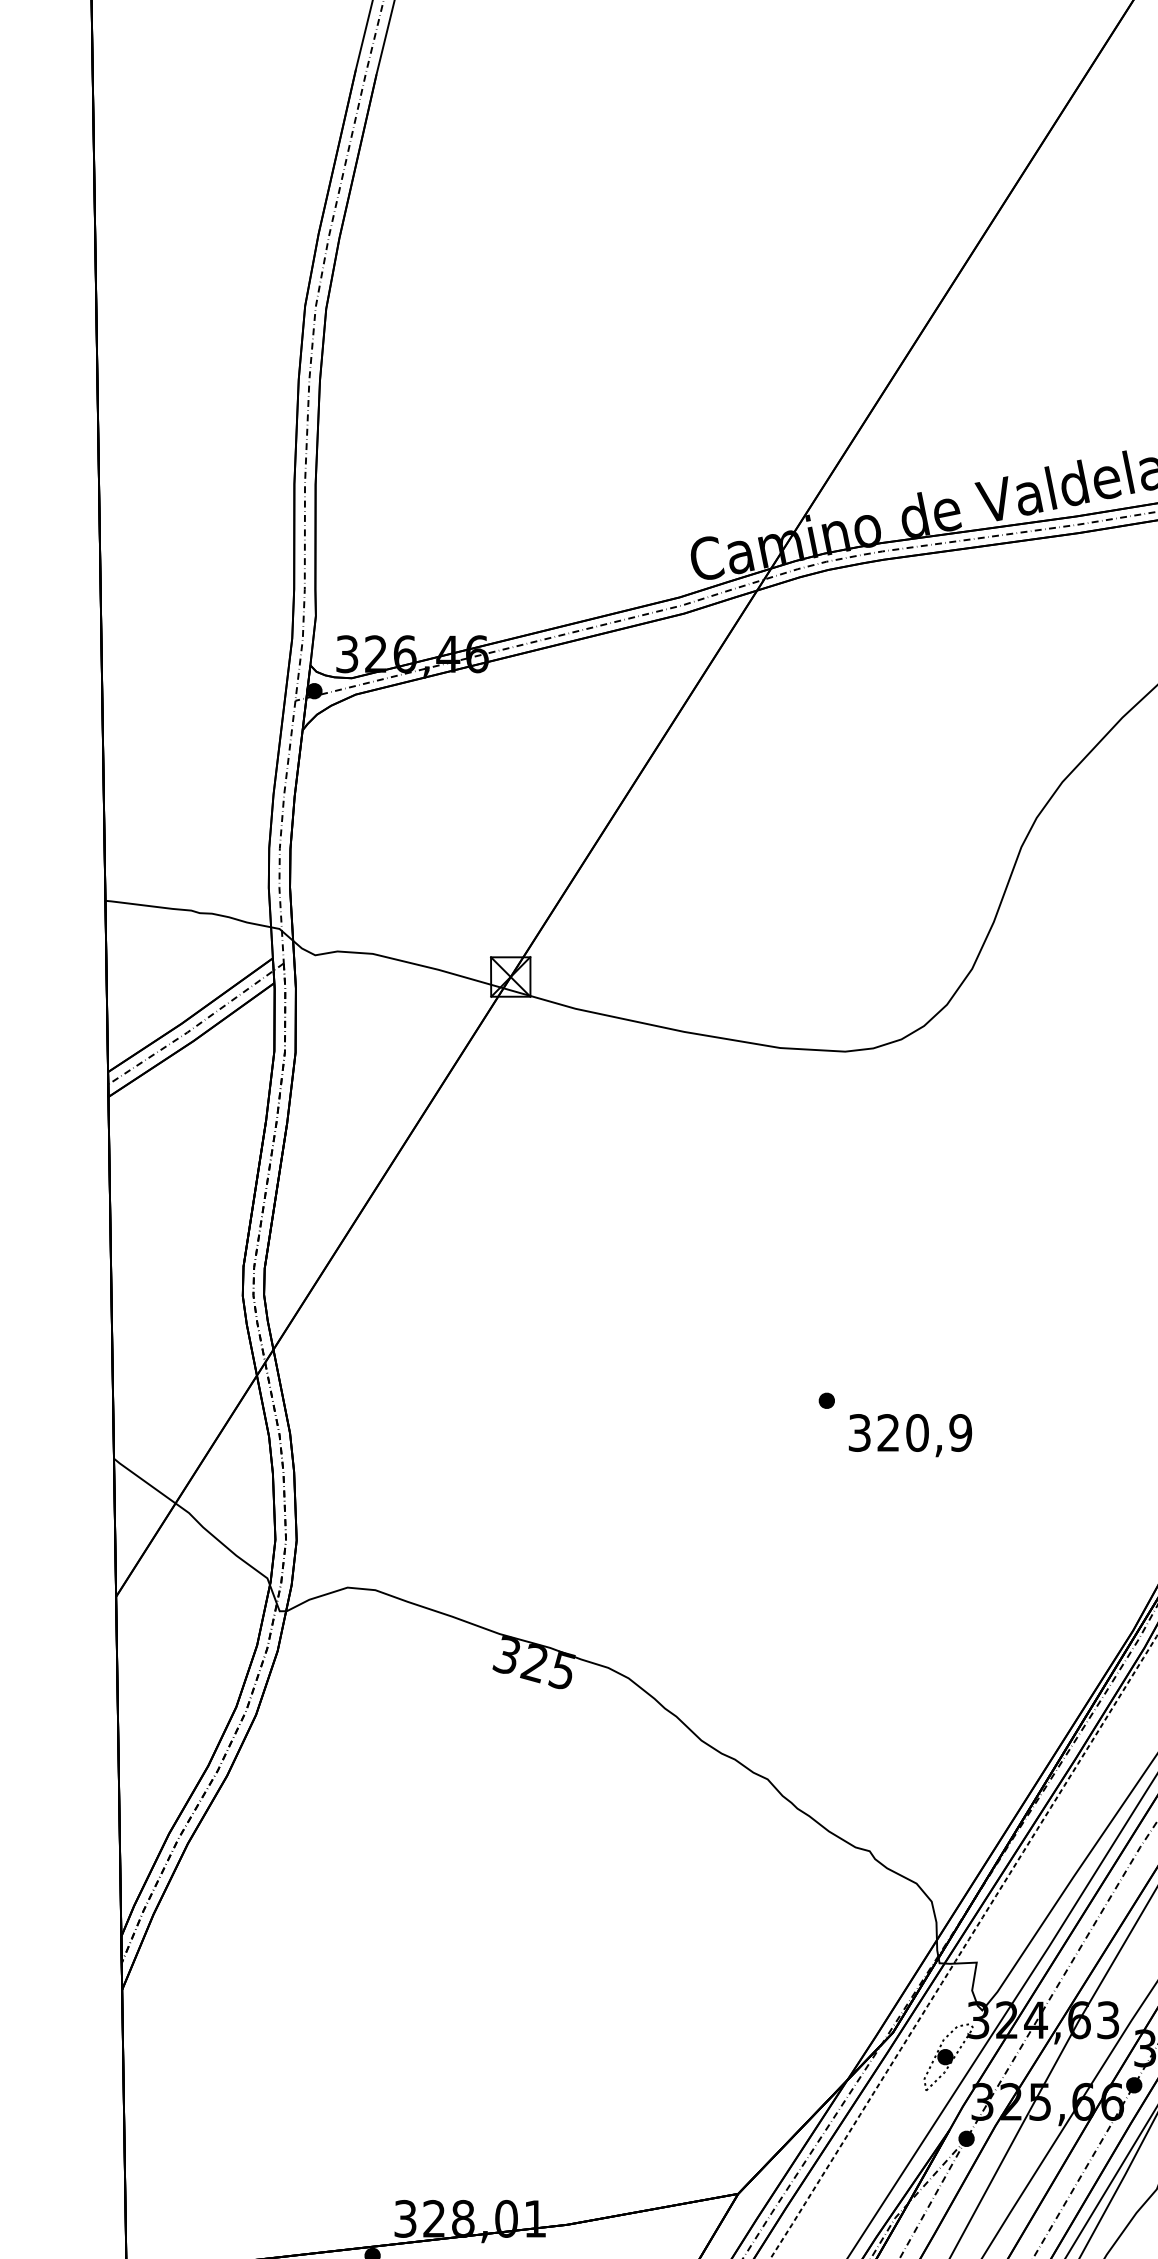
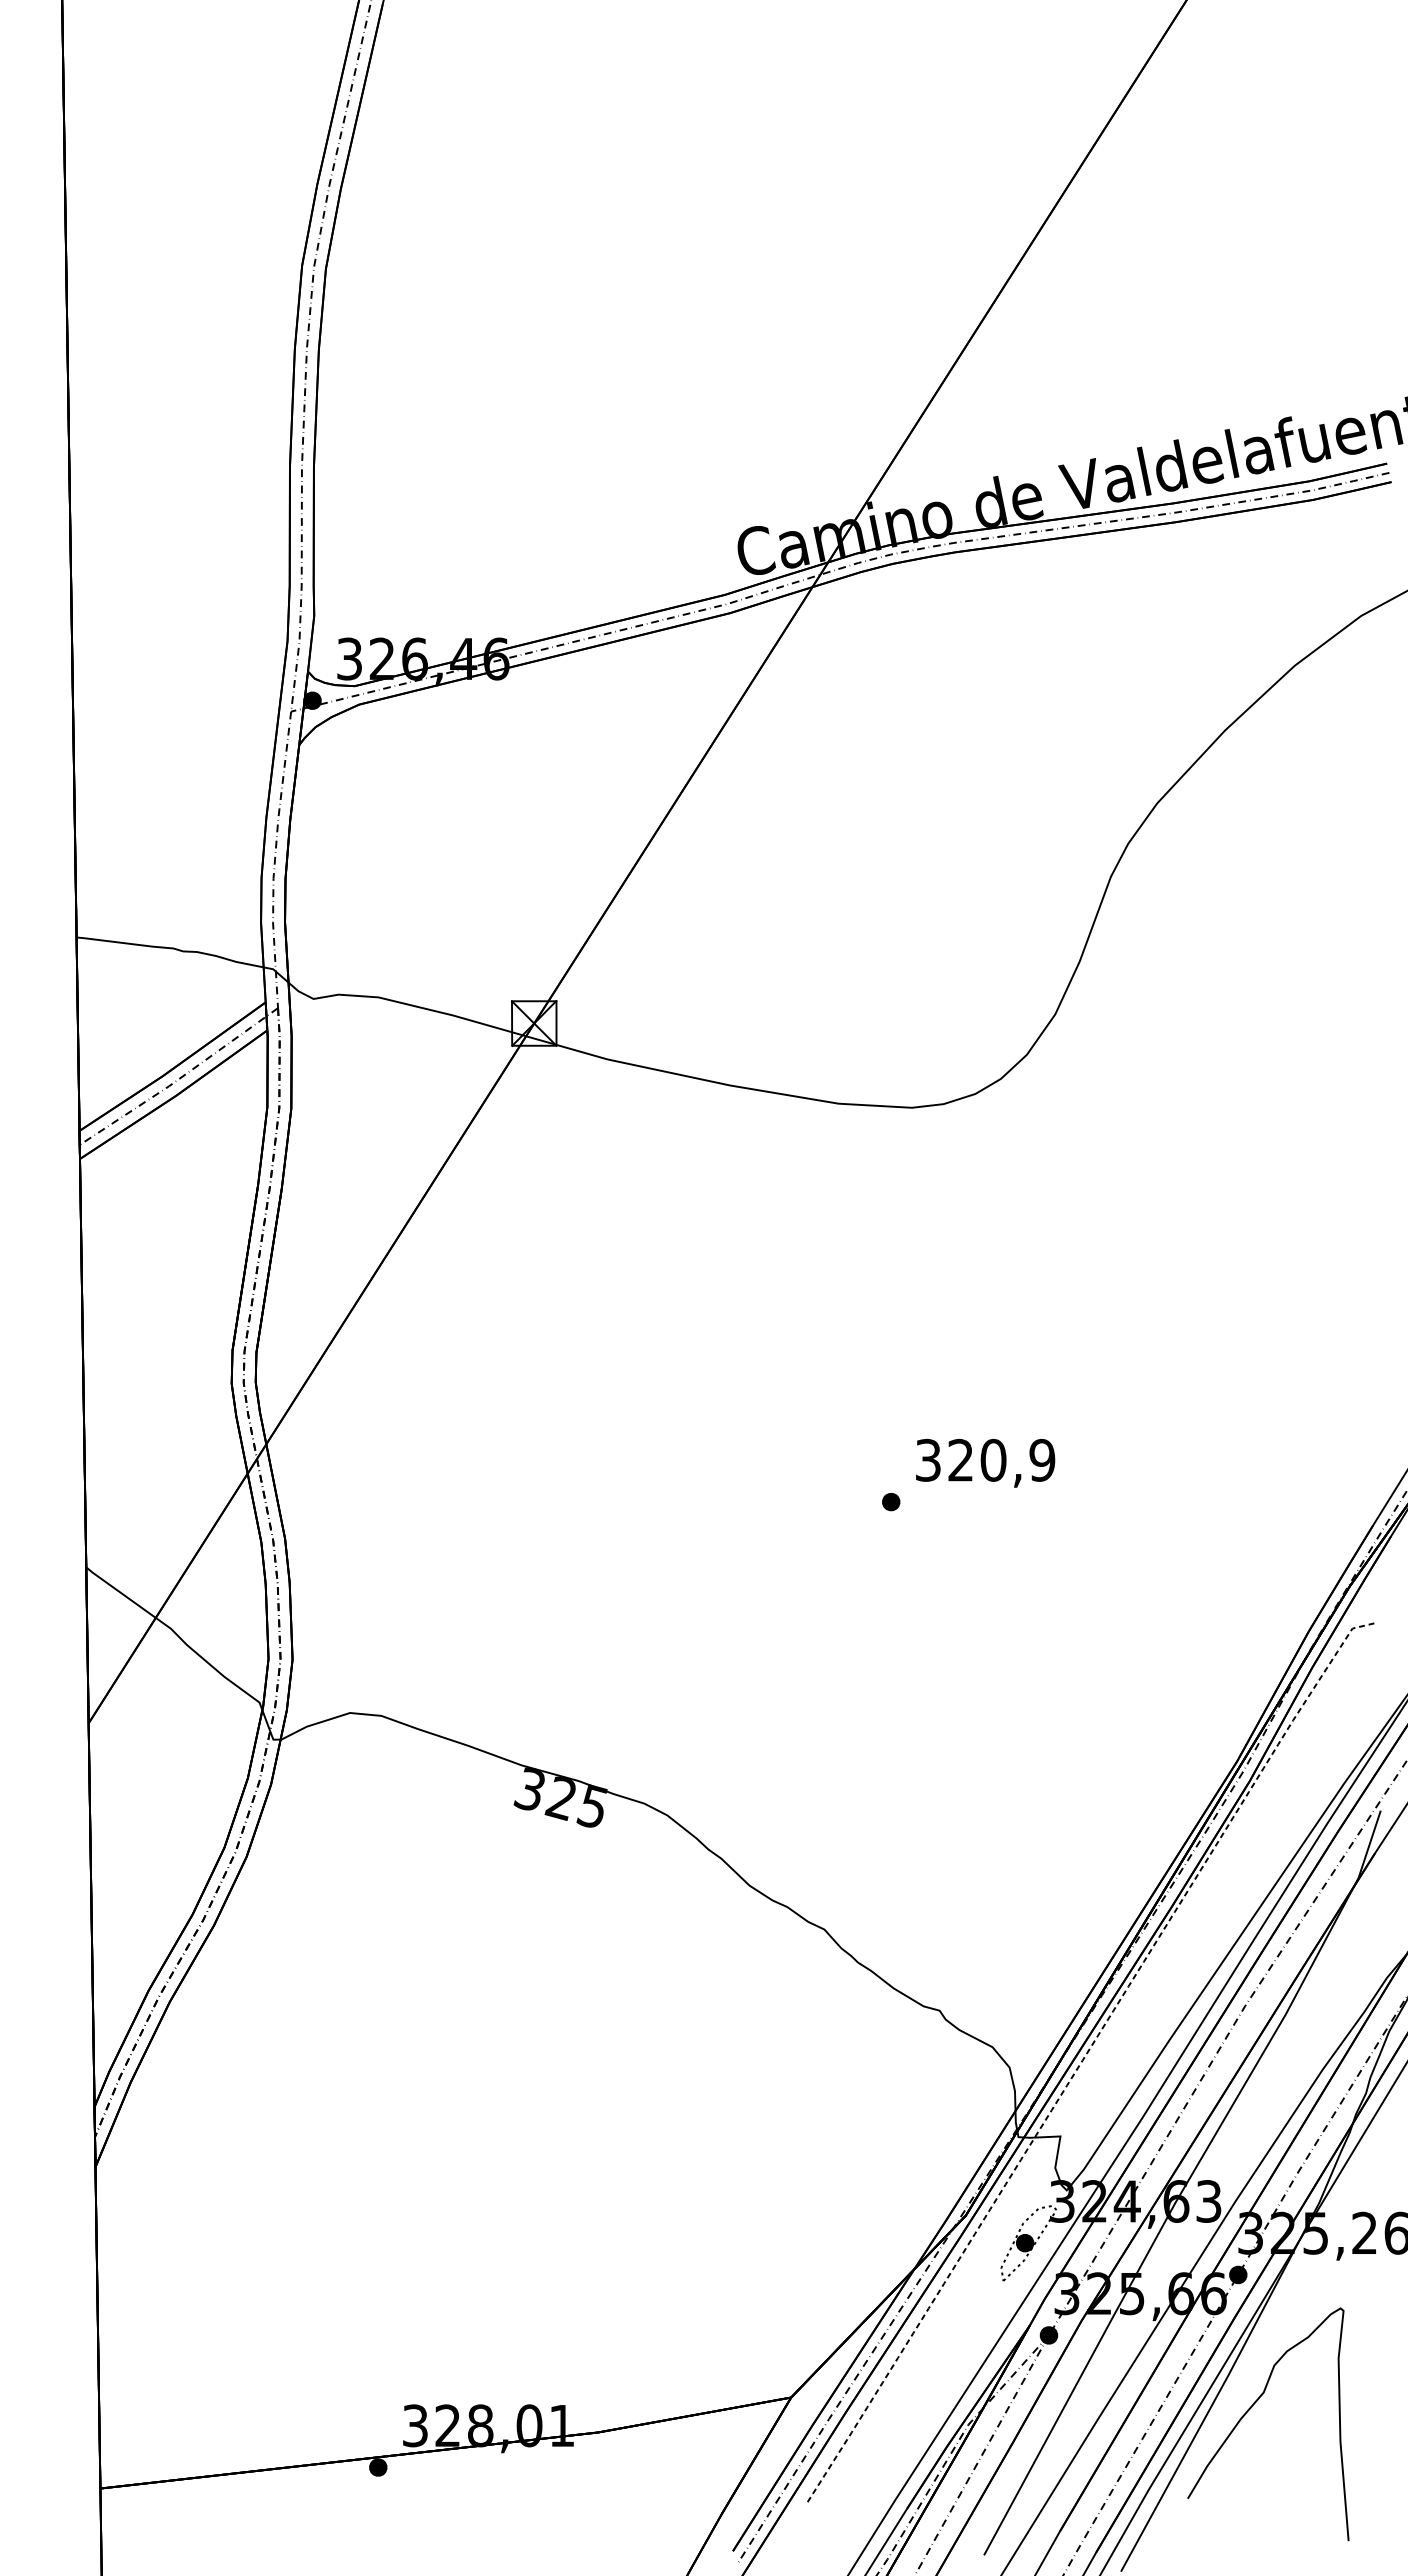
text: (910, 1435) -> (985, 1463), moved

